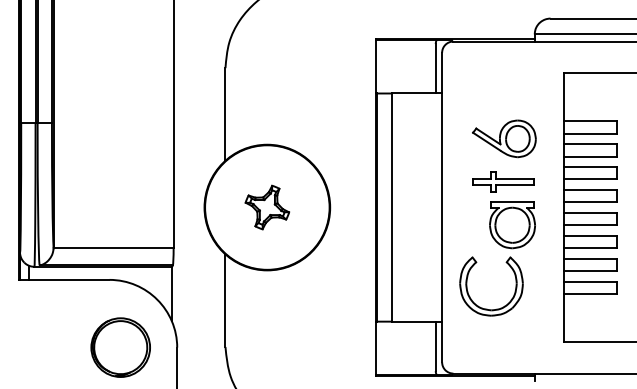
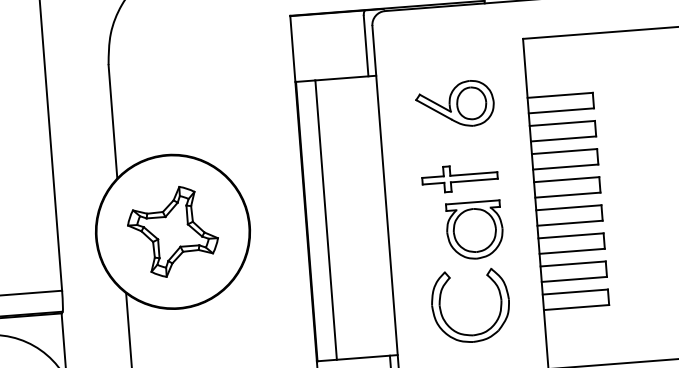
part: (504, 138) -> (455, 104), moved
part: (267, 207) -> (173, 231), size x1.67
part: (487, 308) -> (467, 333), moved

